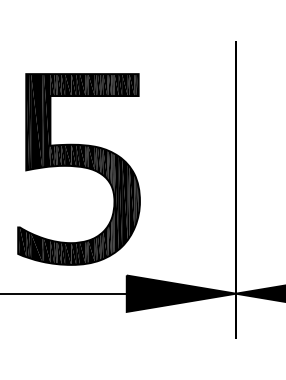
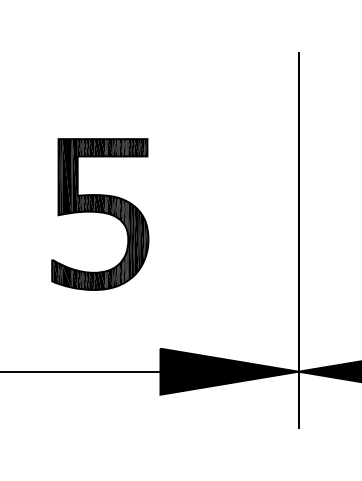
part: (79, 169) -> (100, 214), size x0.62

